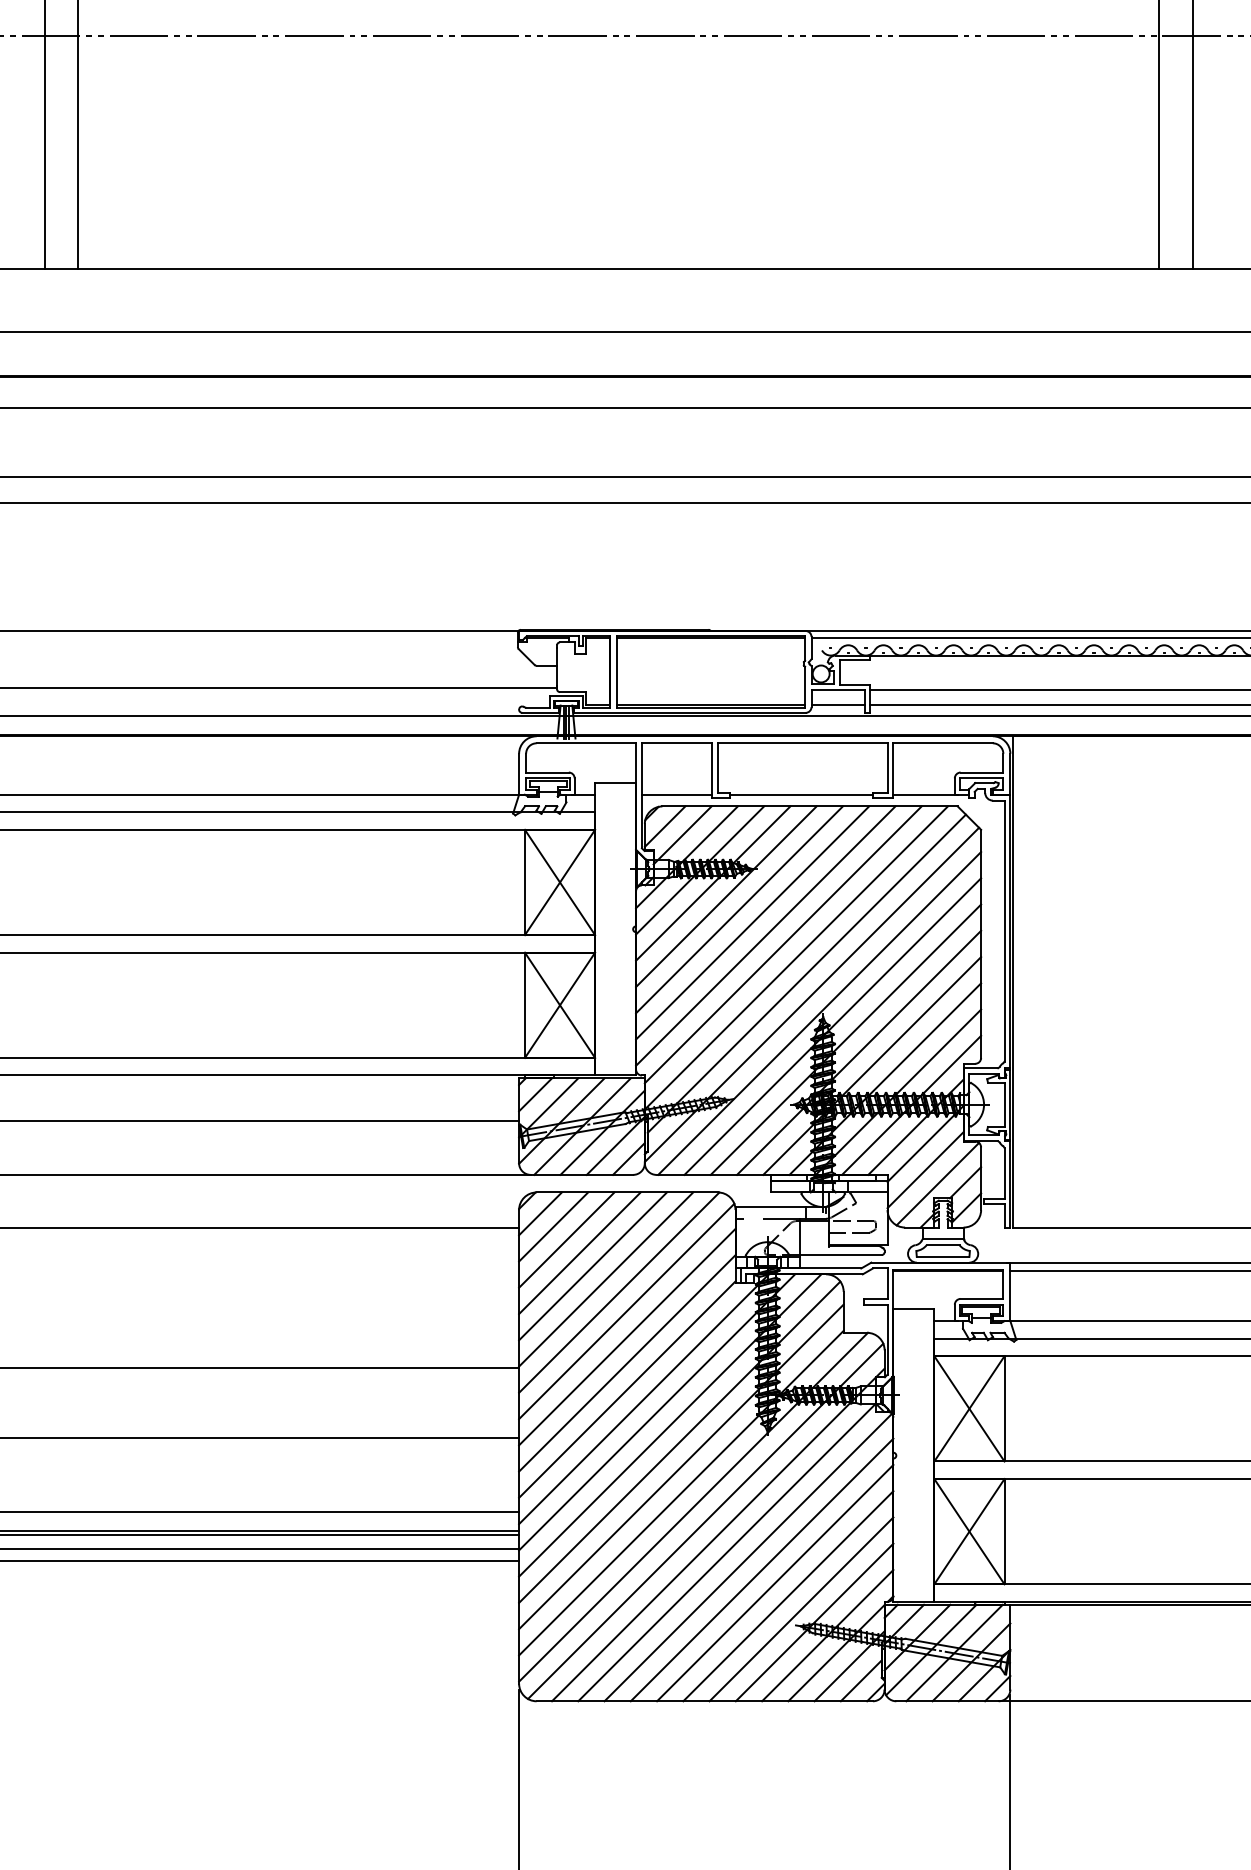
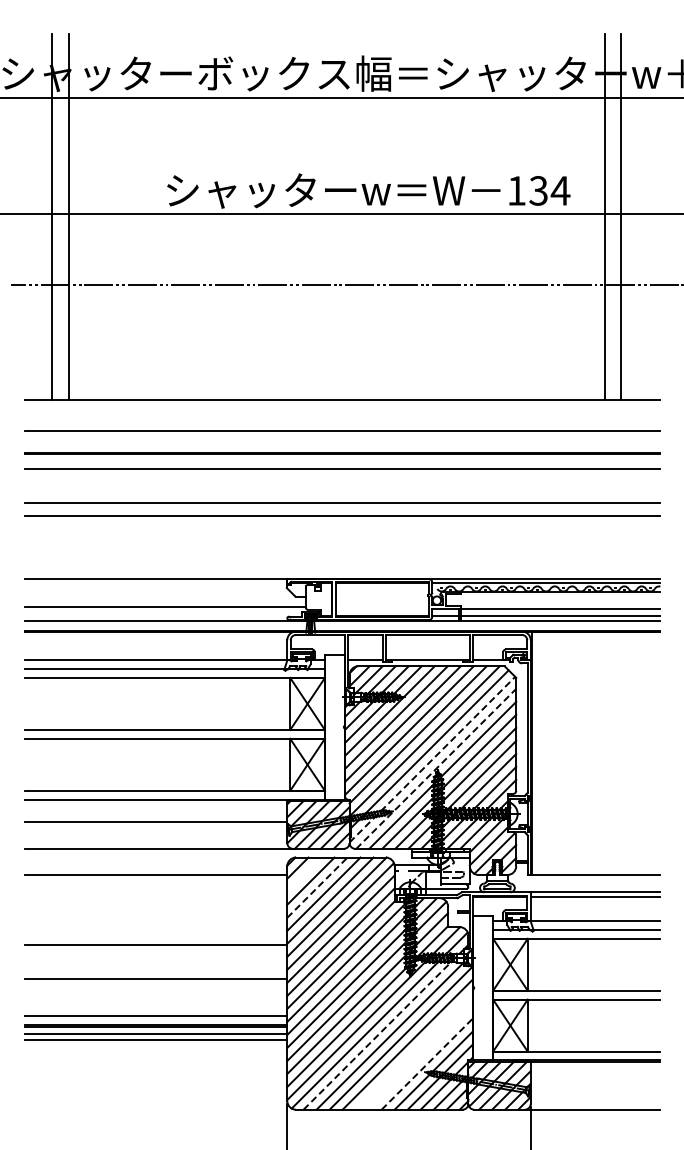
line: (812, 994) -> (432, 759), solid -> dashed
line: (820, 1012) -> (436, 768), solid -> dashed
line: (553, 1226) -> (304, 874), removed
line: (580, 1252) -> (317, 887), solid -> dashed
line: (715, 1539) -> (384, 1029), solid -> dashed
line: (773, 1581) -> (413, 1050), removed
line: (787, 1595) -> (420, 1057), removed
line: (802, 1608) -> (427, 1063), solid -> dashed

